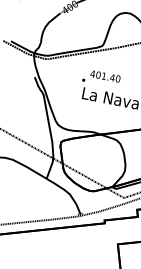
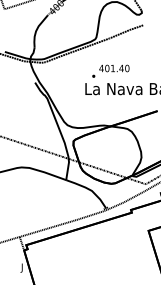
text: (101, 77) -> (110, 70), moved

